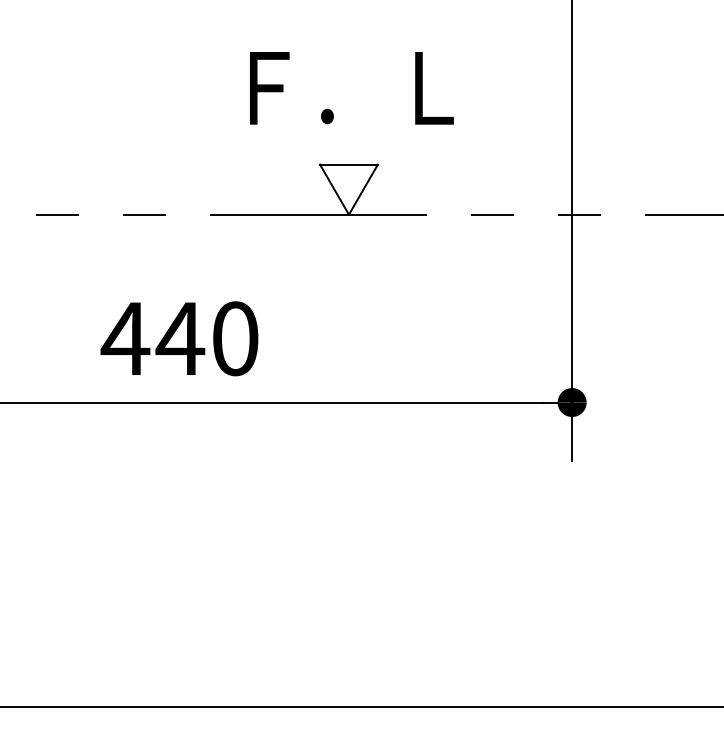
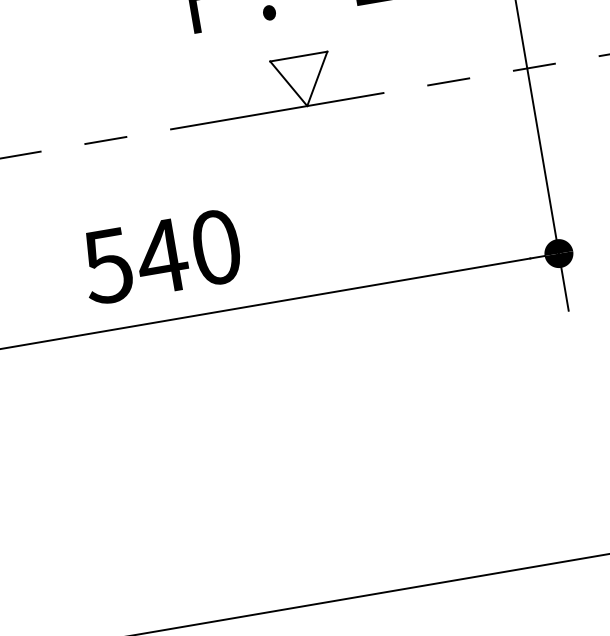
text: (125, 339) -> (108, 266), 440 -> 540

